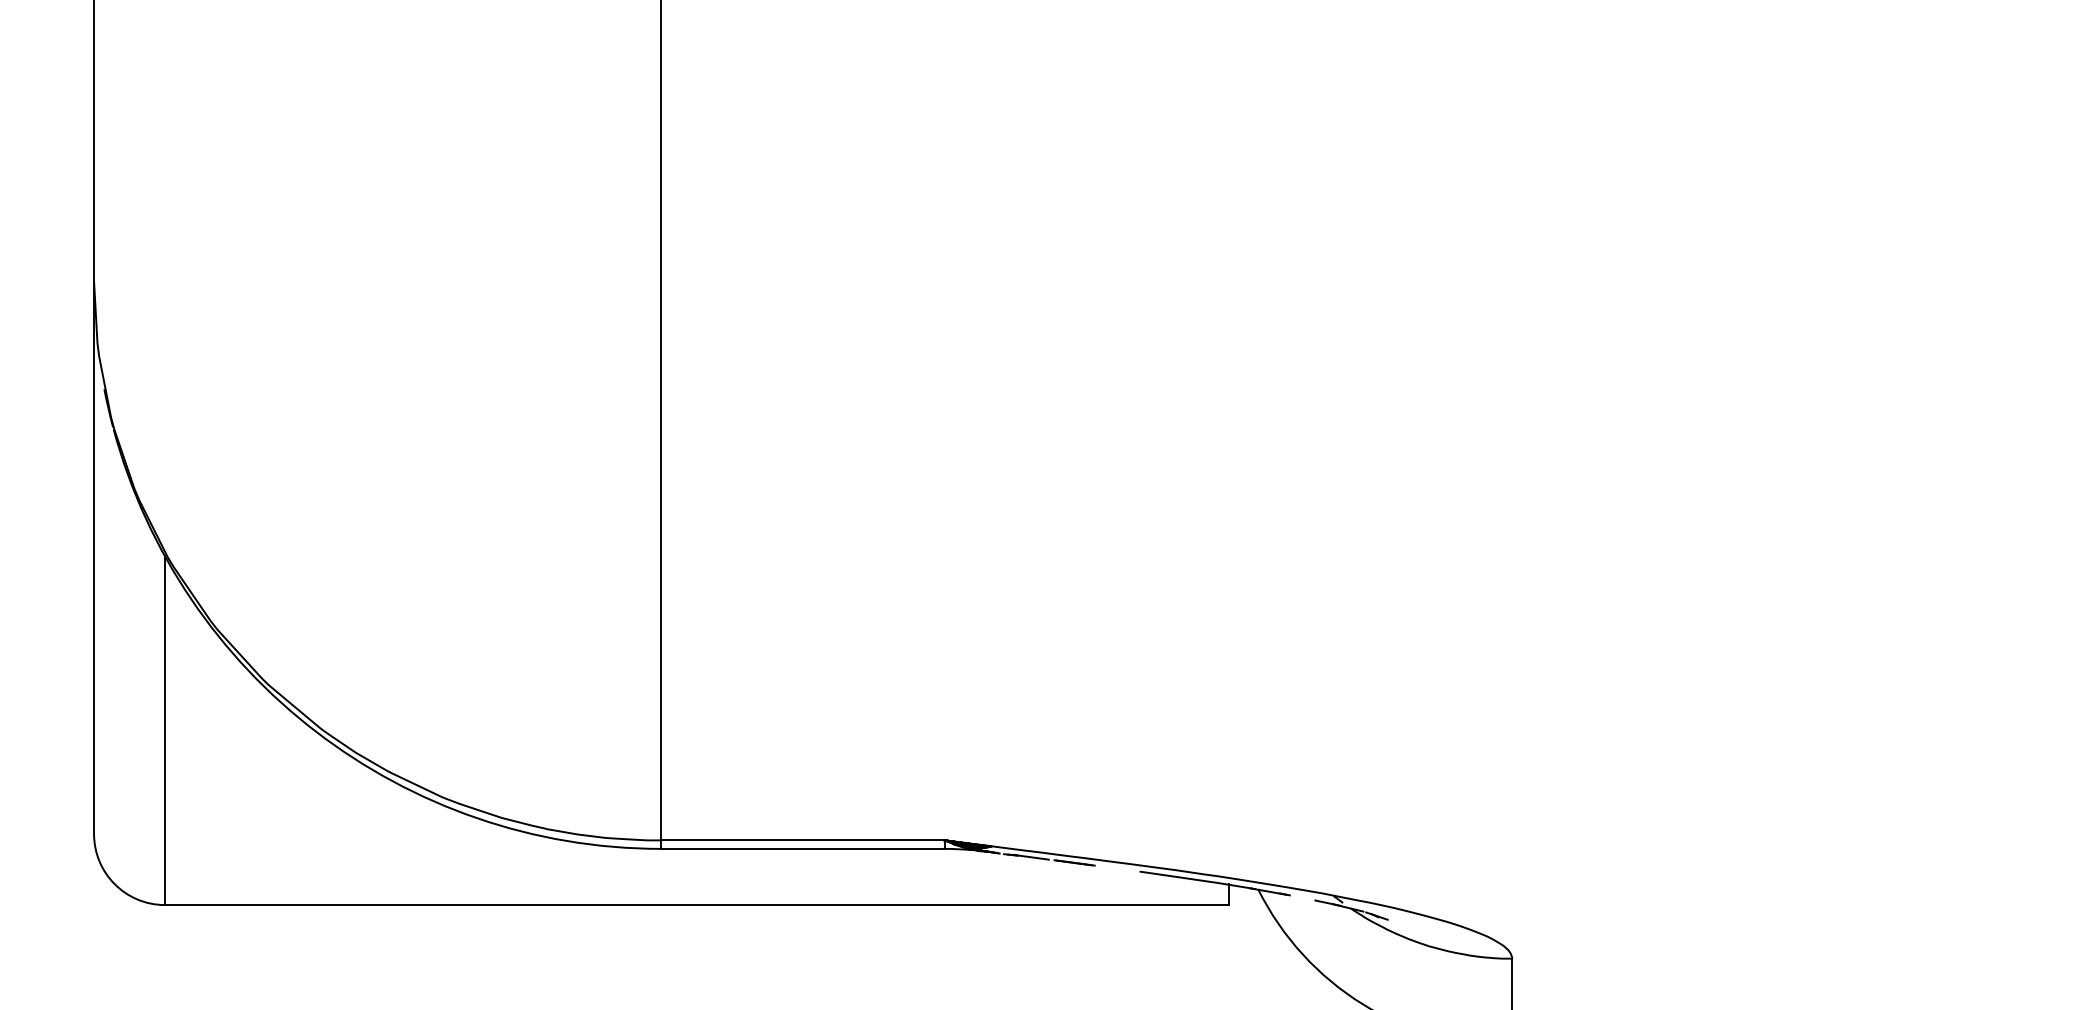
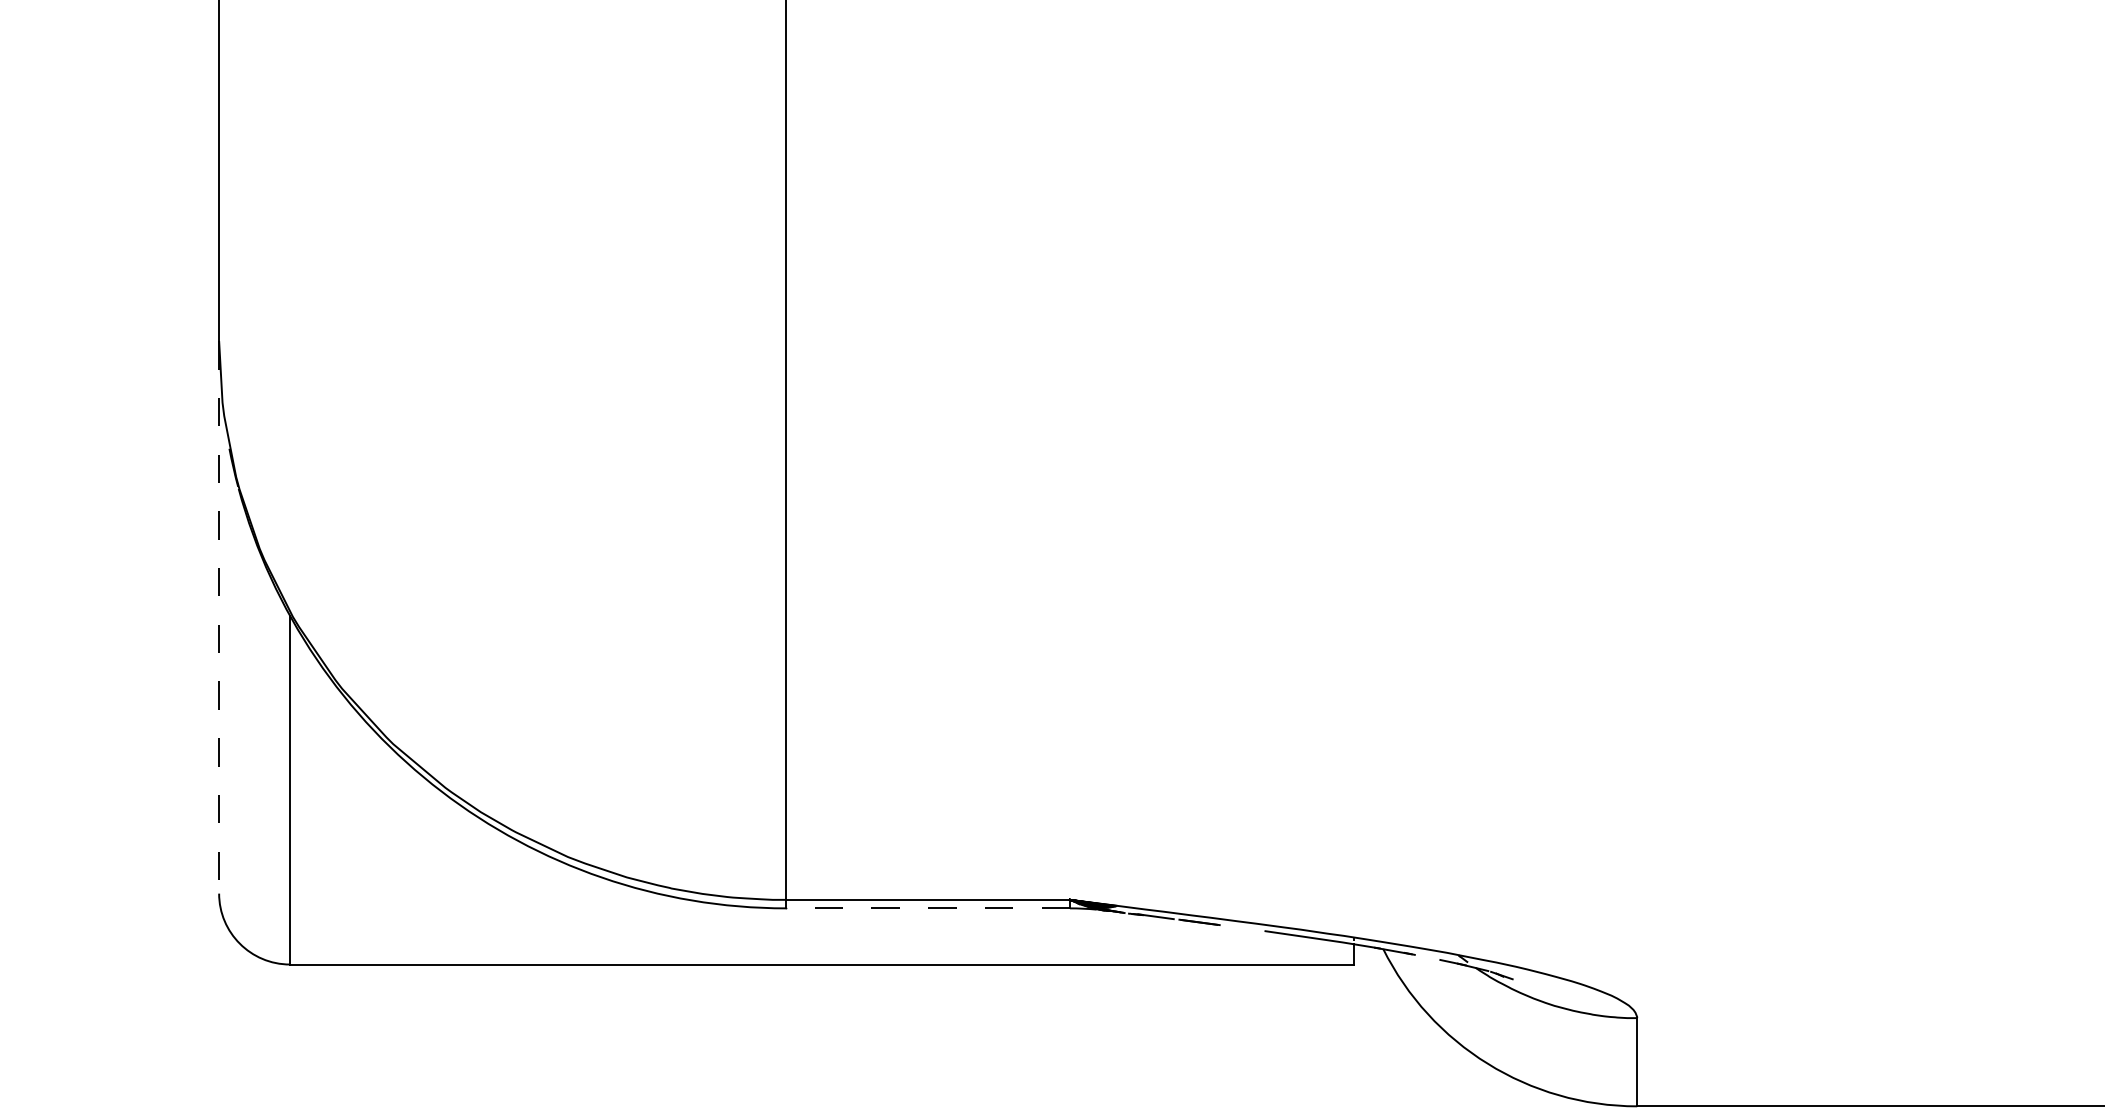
line: (94, 557) -> (219, 617), solid -> dashed
line: (803, 849) -> (928, 908), solid -> dashed

